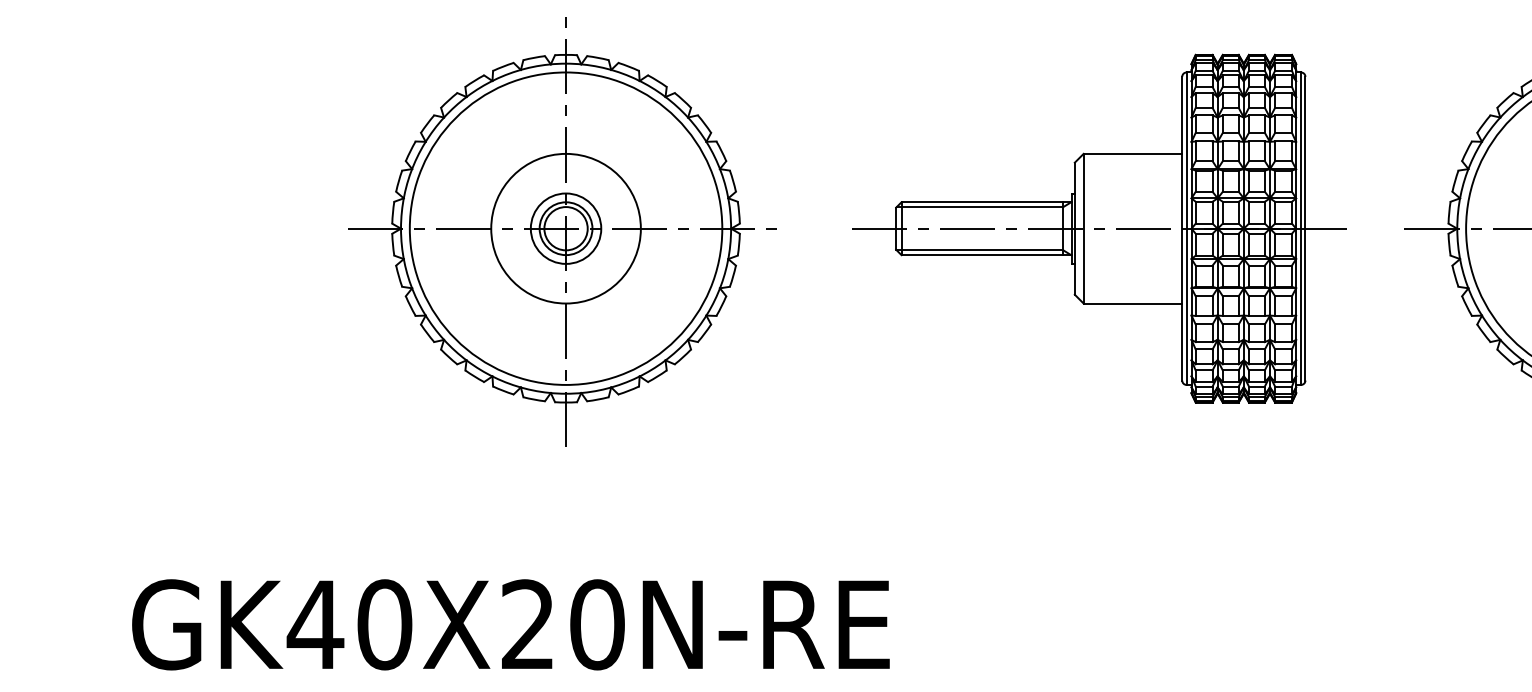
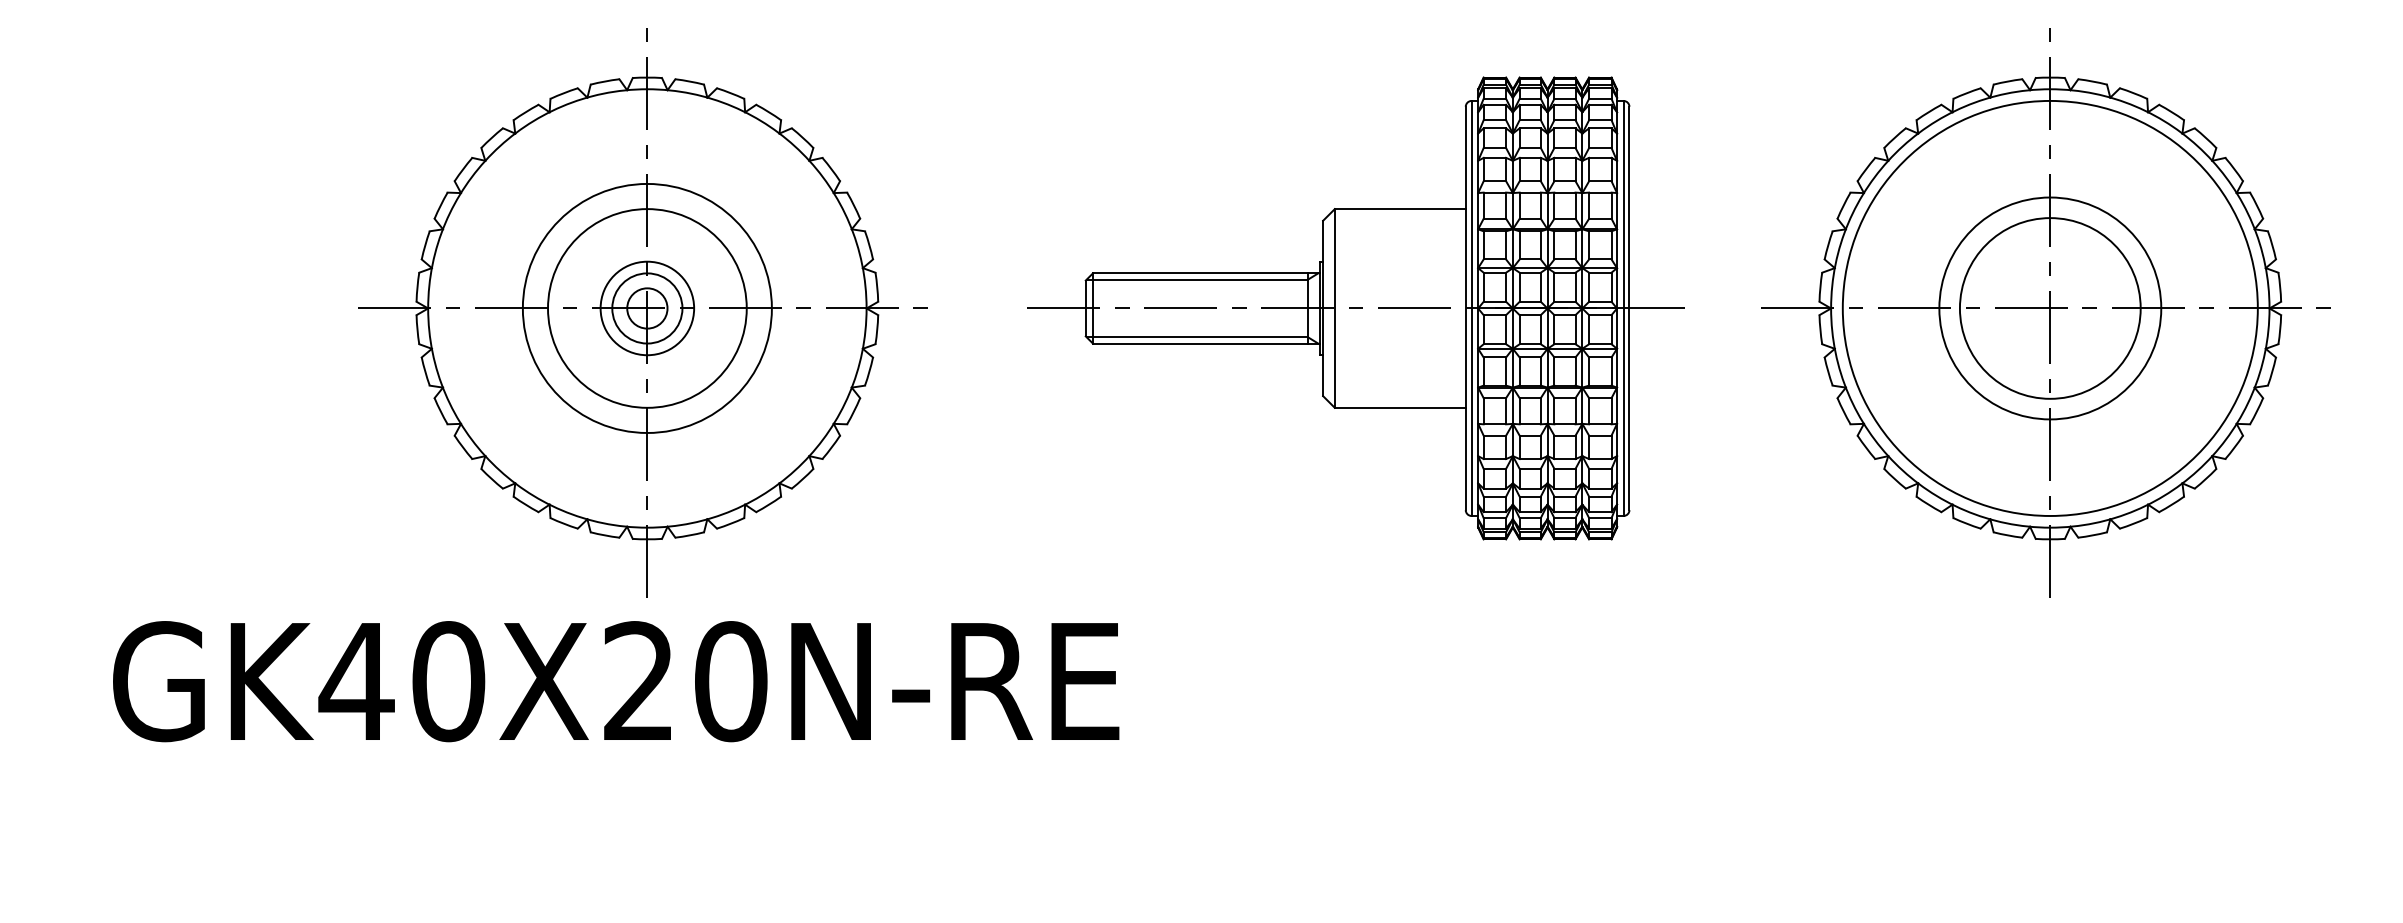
circle: (565, 227) -> (646, 307), size x0.6
circle: (566, 228) -> (647, 308), size x0.7
text: (511, 624) -> (616, 681), moved

